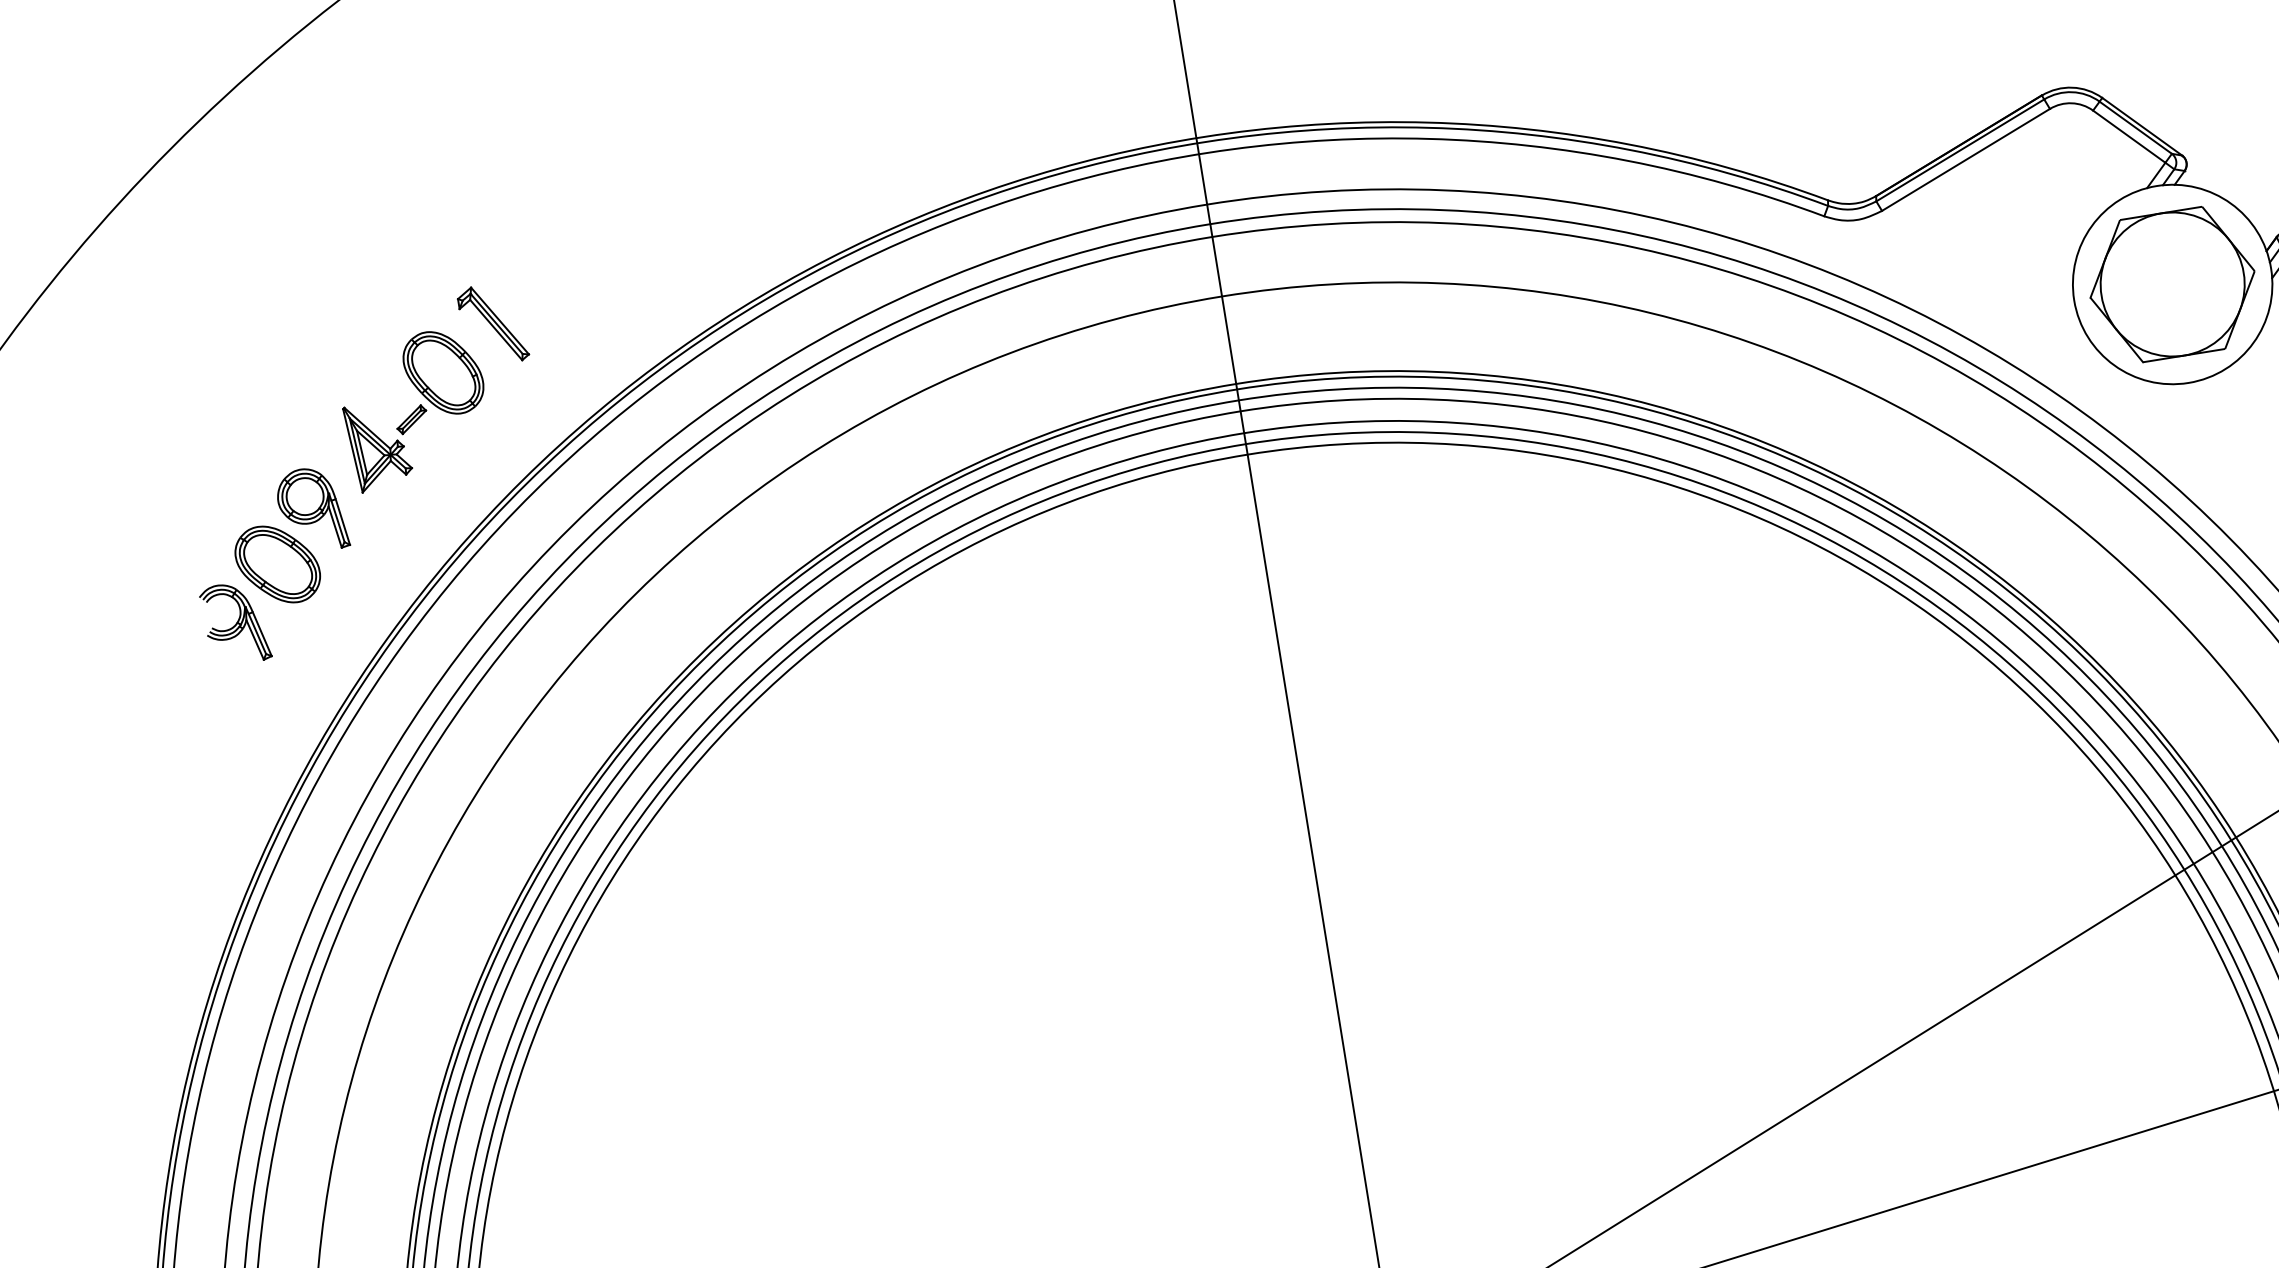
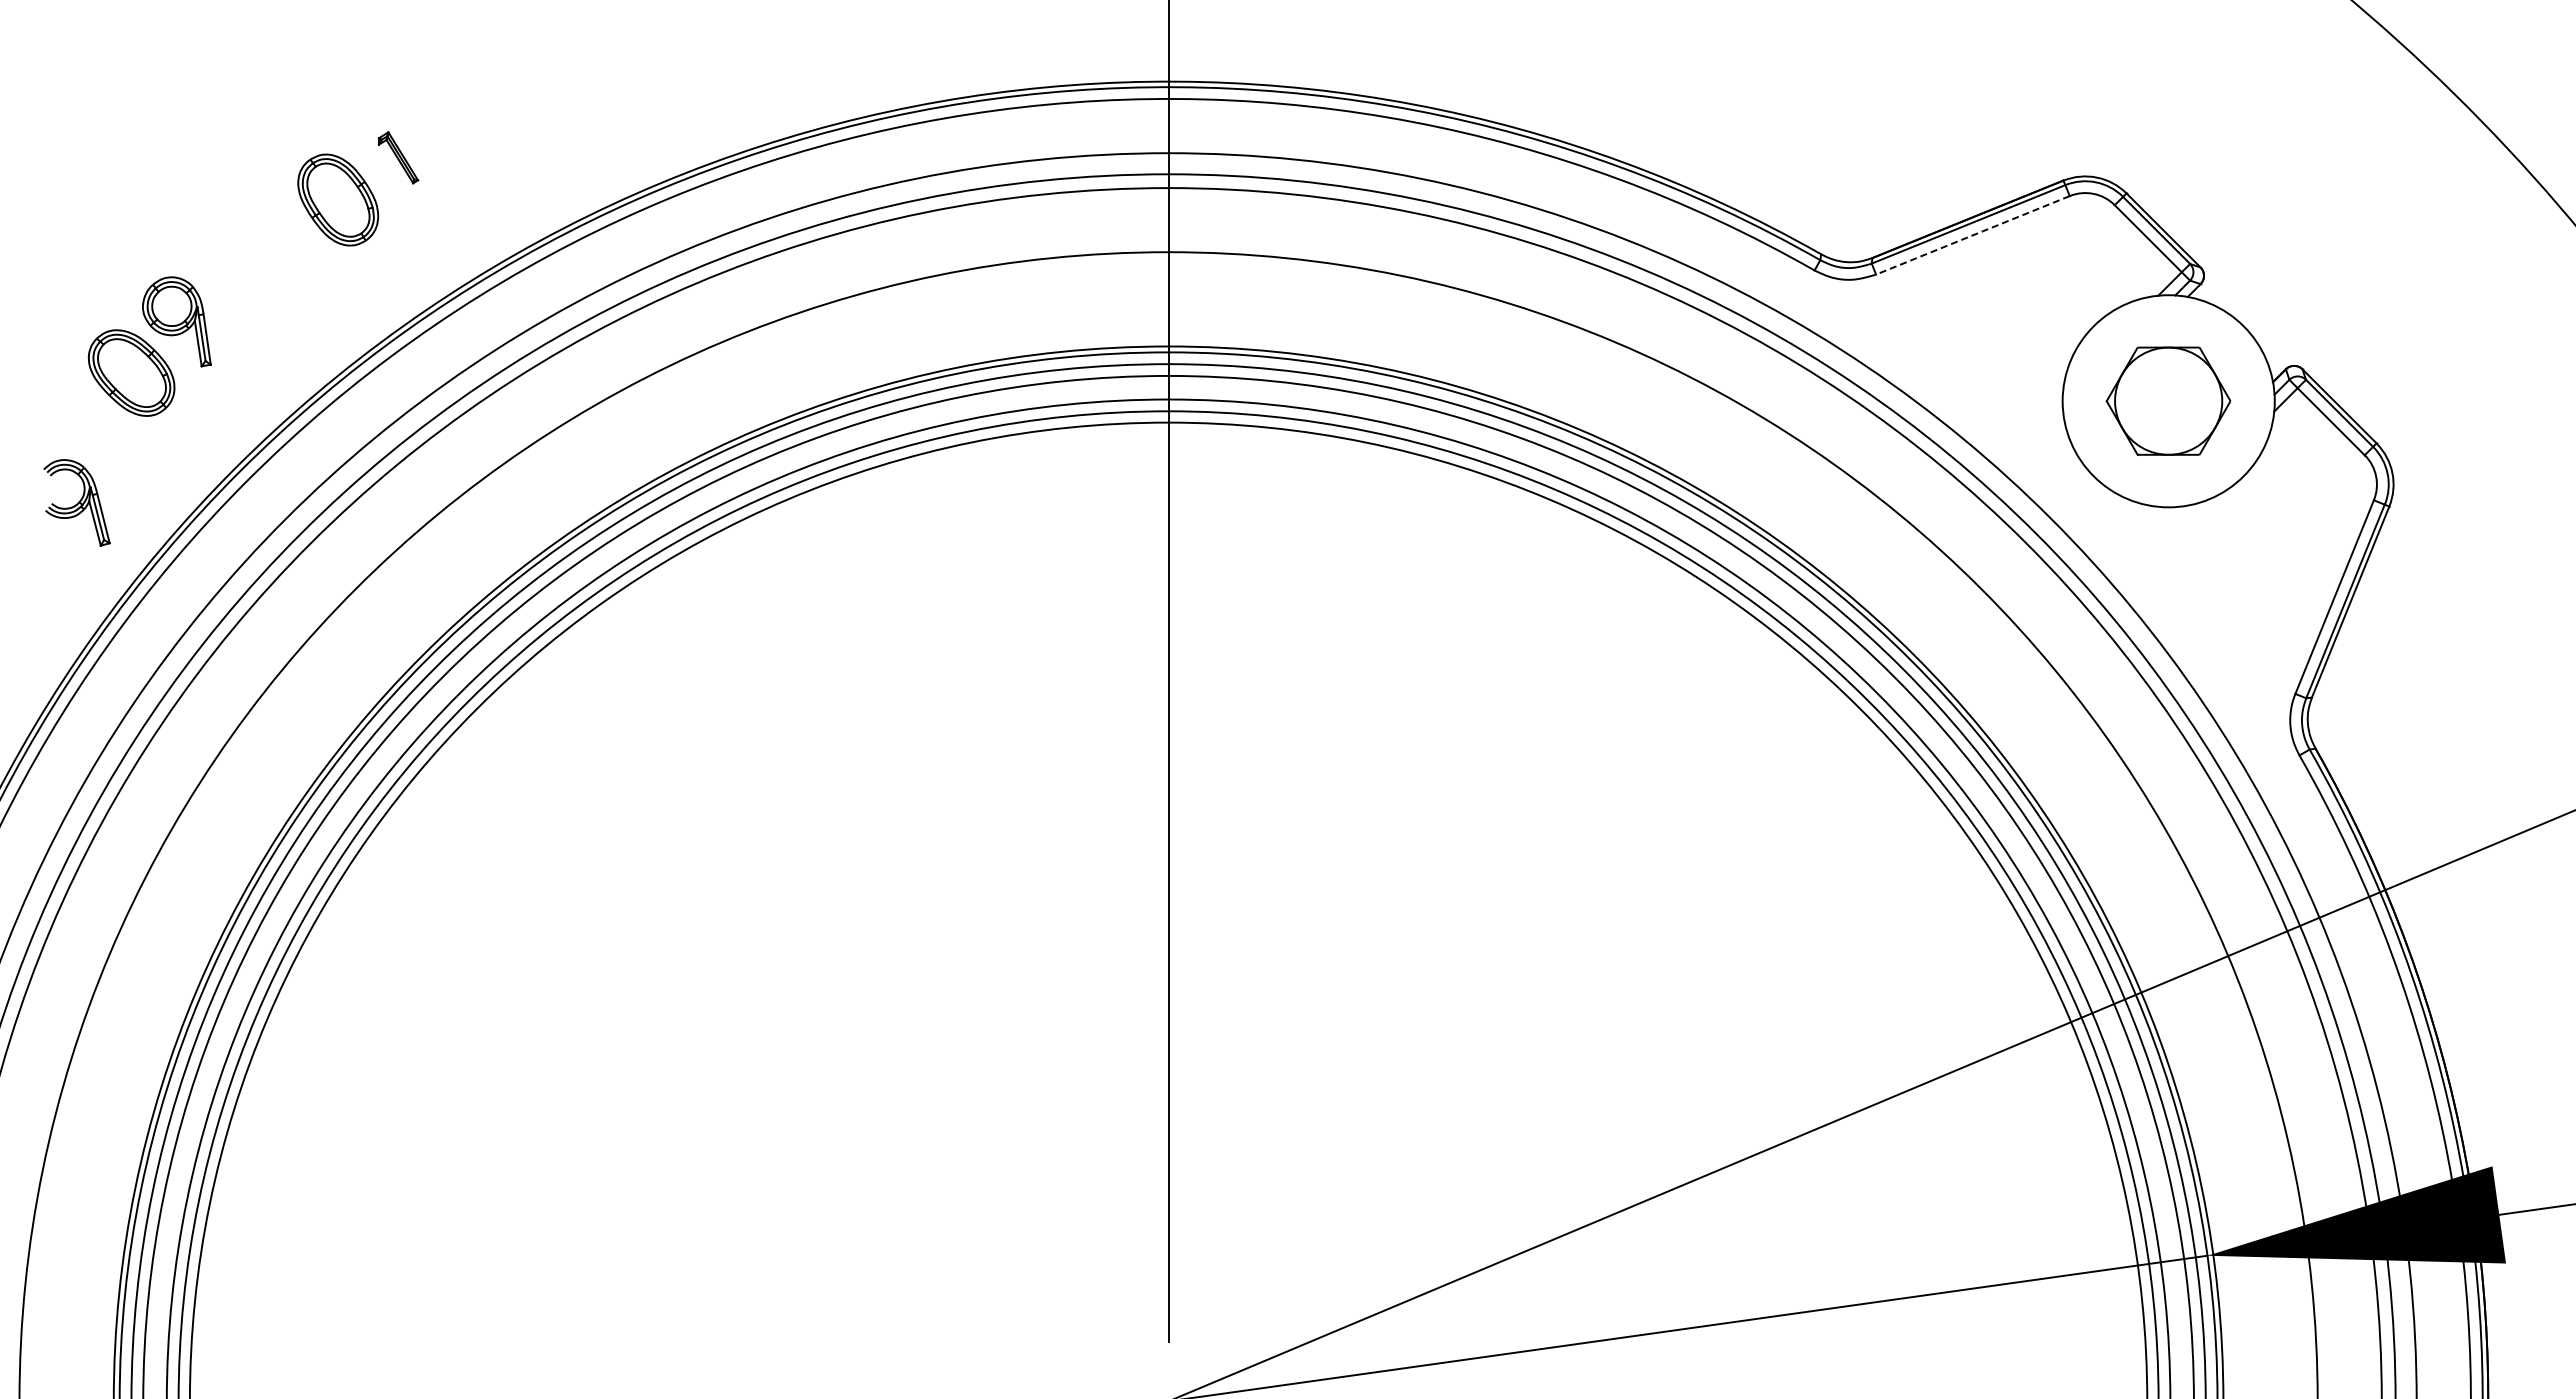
line: (1965, 160) -> (1972, 235), solid -> dashed
part: (2172, 283) -> (2168, 400), size x0.7
part: (493, 324) -> (398, 157), size x0.6
part: (389, 443) -> (269, 265), removed
part: (234, 623) -> (76, 502), moved

